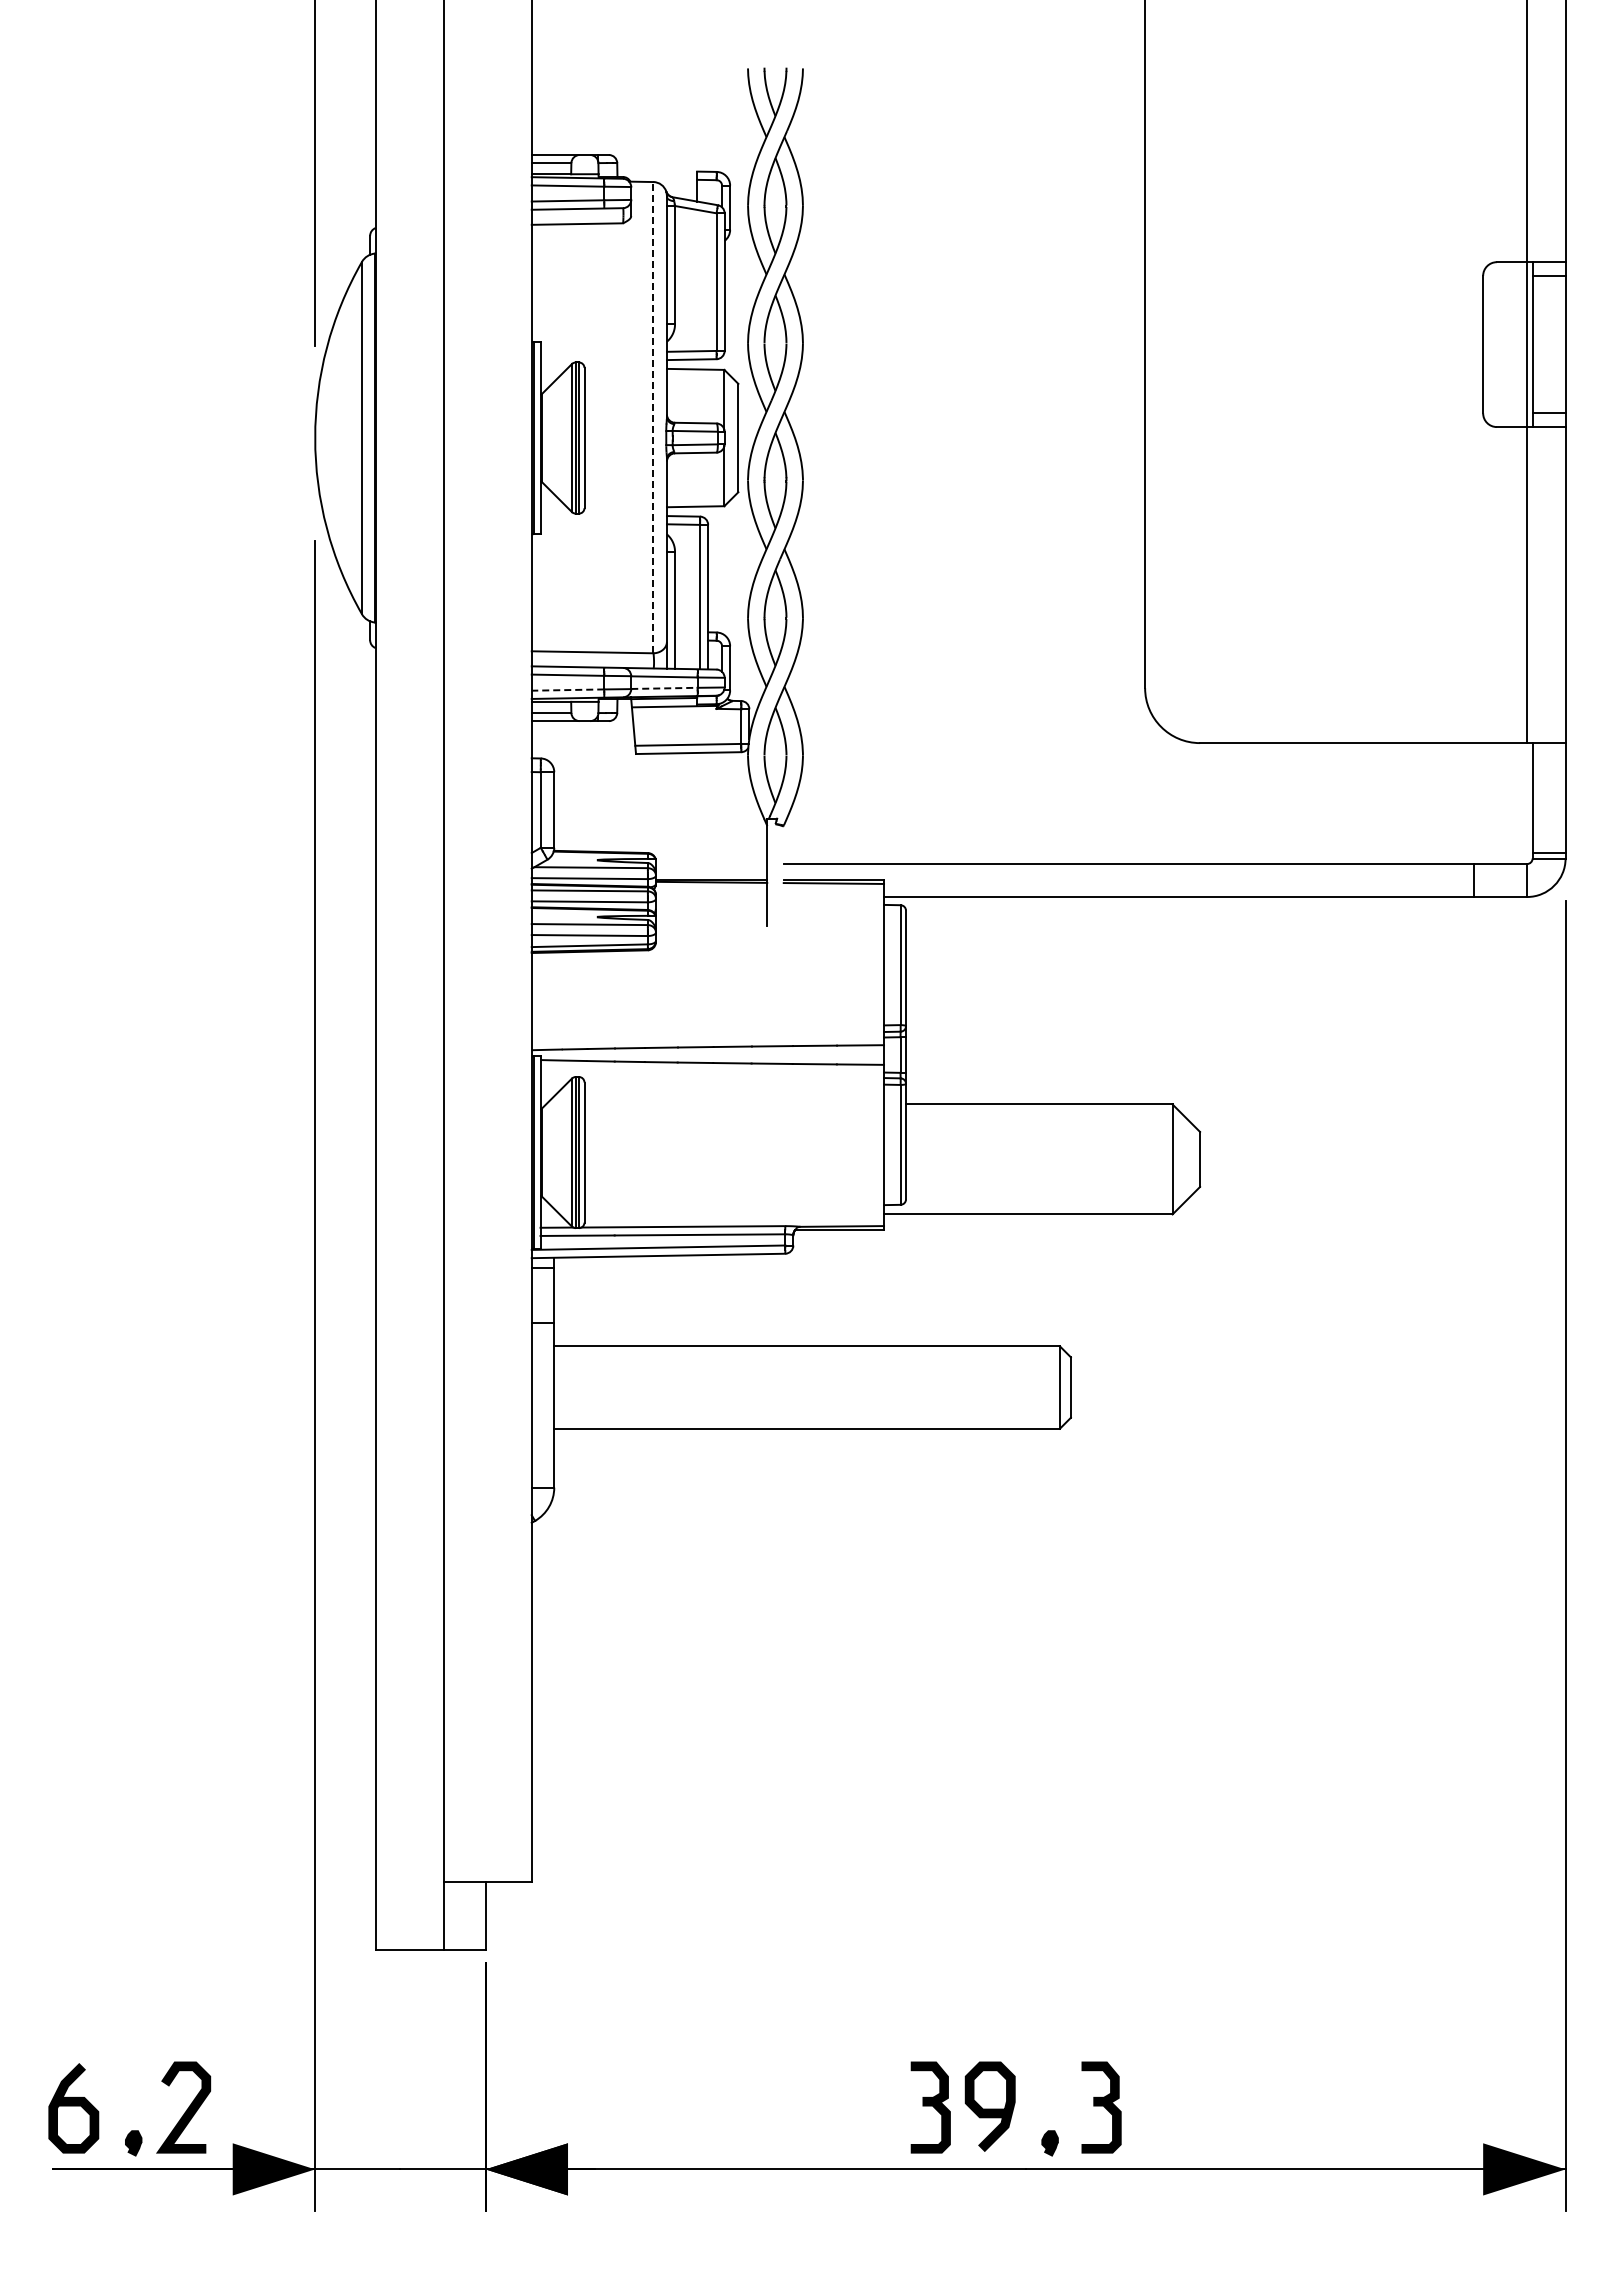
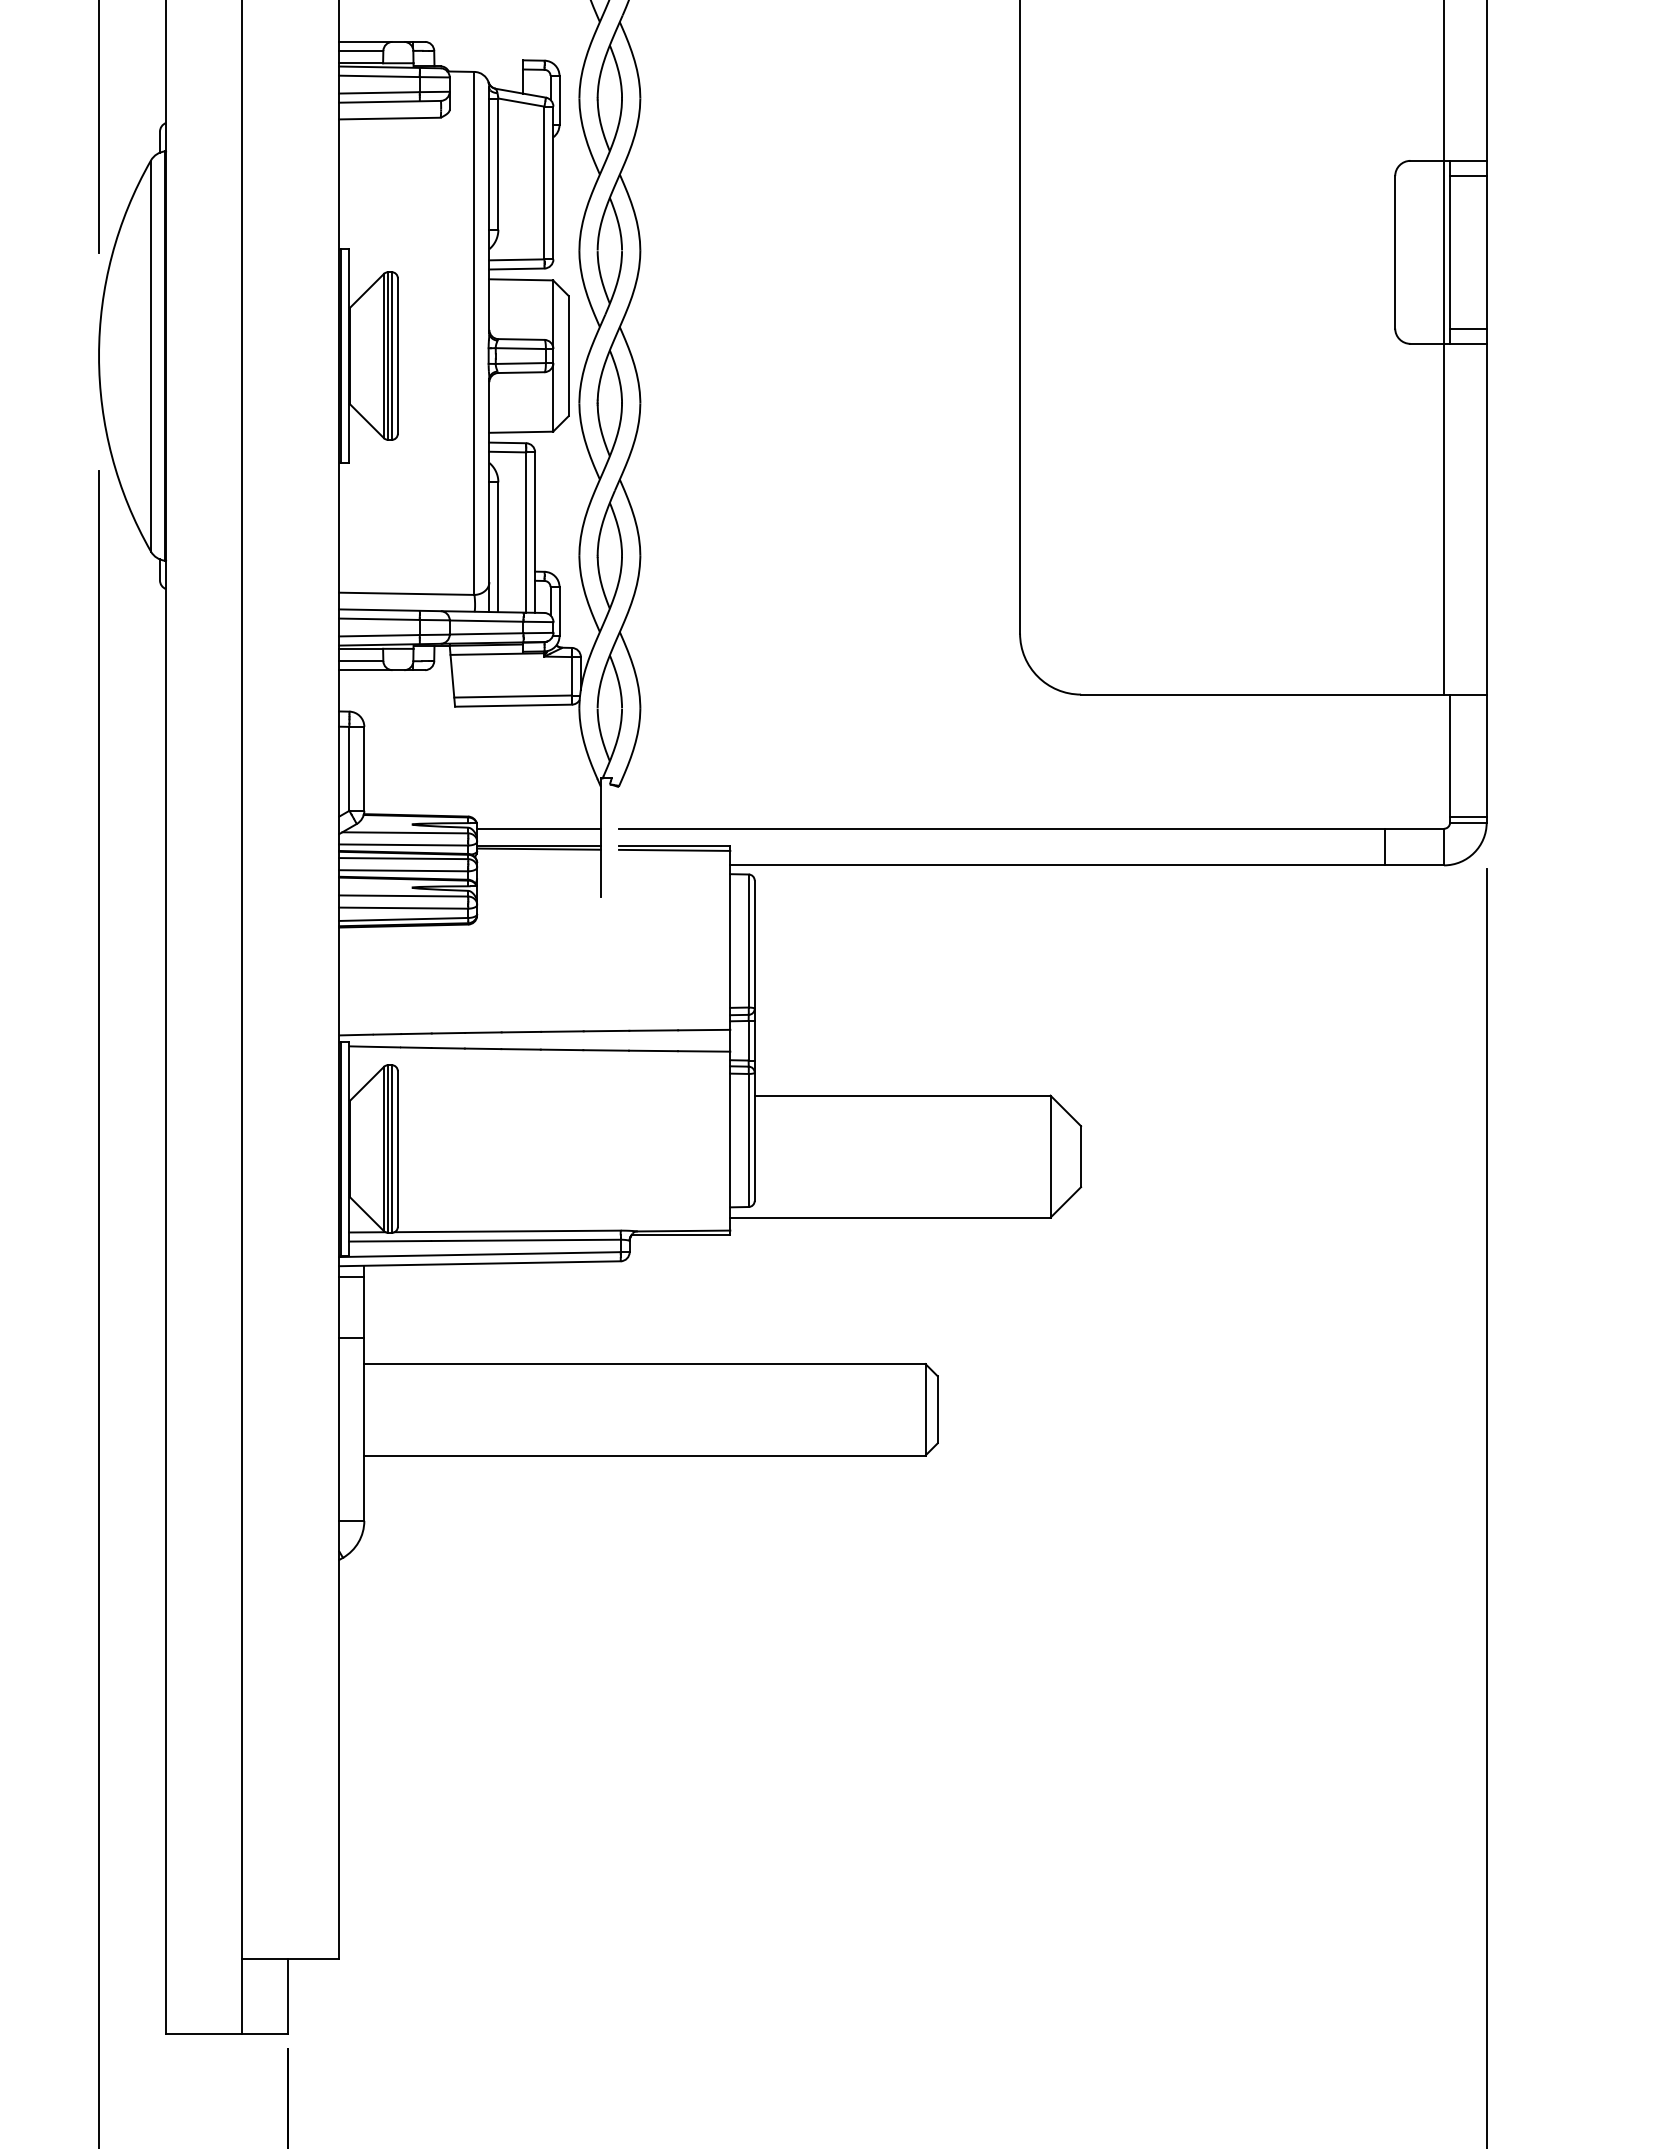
line: (653, 417) -> (474, 333), dashed -> solid
line: (664, 688) -> (486, 633), dashed -> solid
line: (567, 690) -> (379, 636), dashed -> solid
line: (711, 864) -> (538, 829), added

